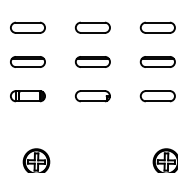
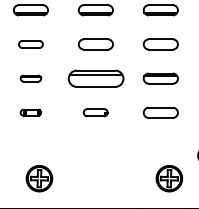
part: (27, 27) -> (30, 44), size x0.7
part: (27, 61) -> (30, 78), size x0.6
part: (92, 61) -> (95, 78), size x1.6
part: (27, 95) -> (30, 112), size x0.6
part: (92, 95) -> (95, 112), size x0.7

